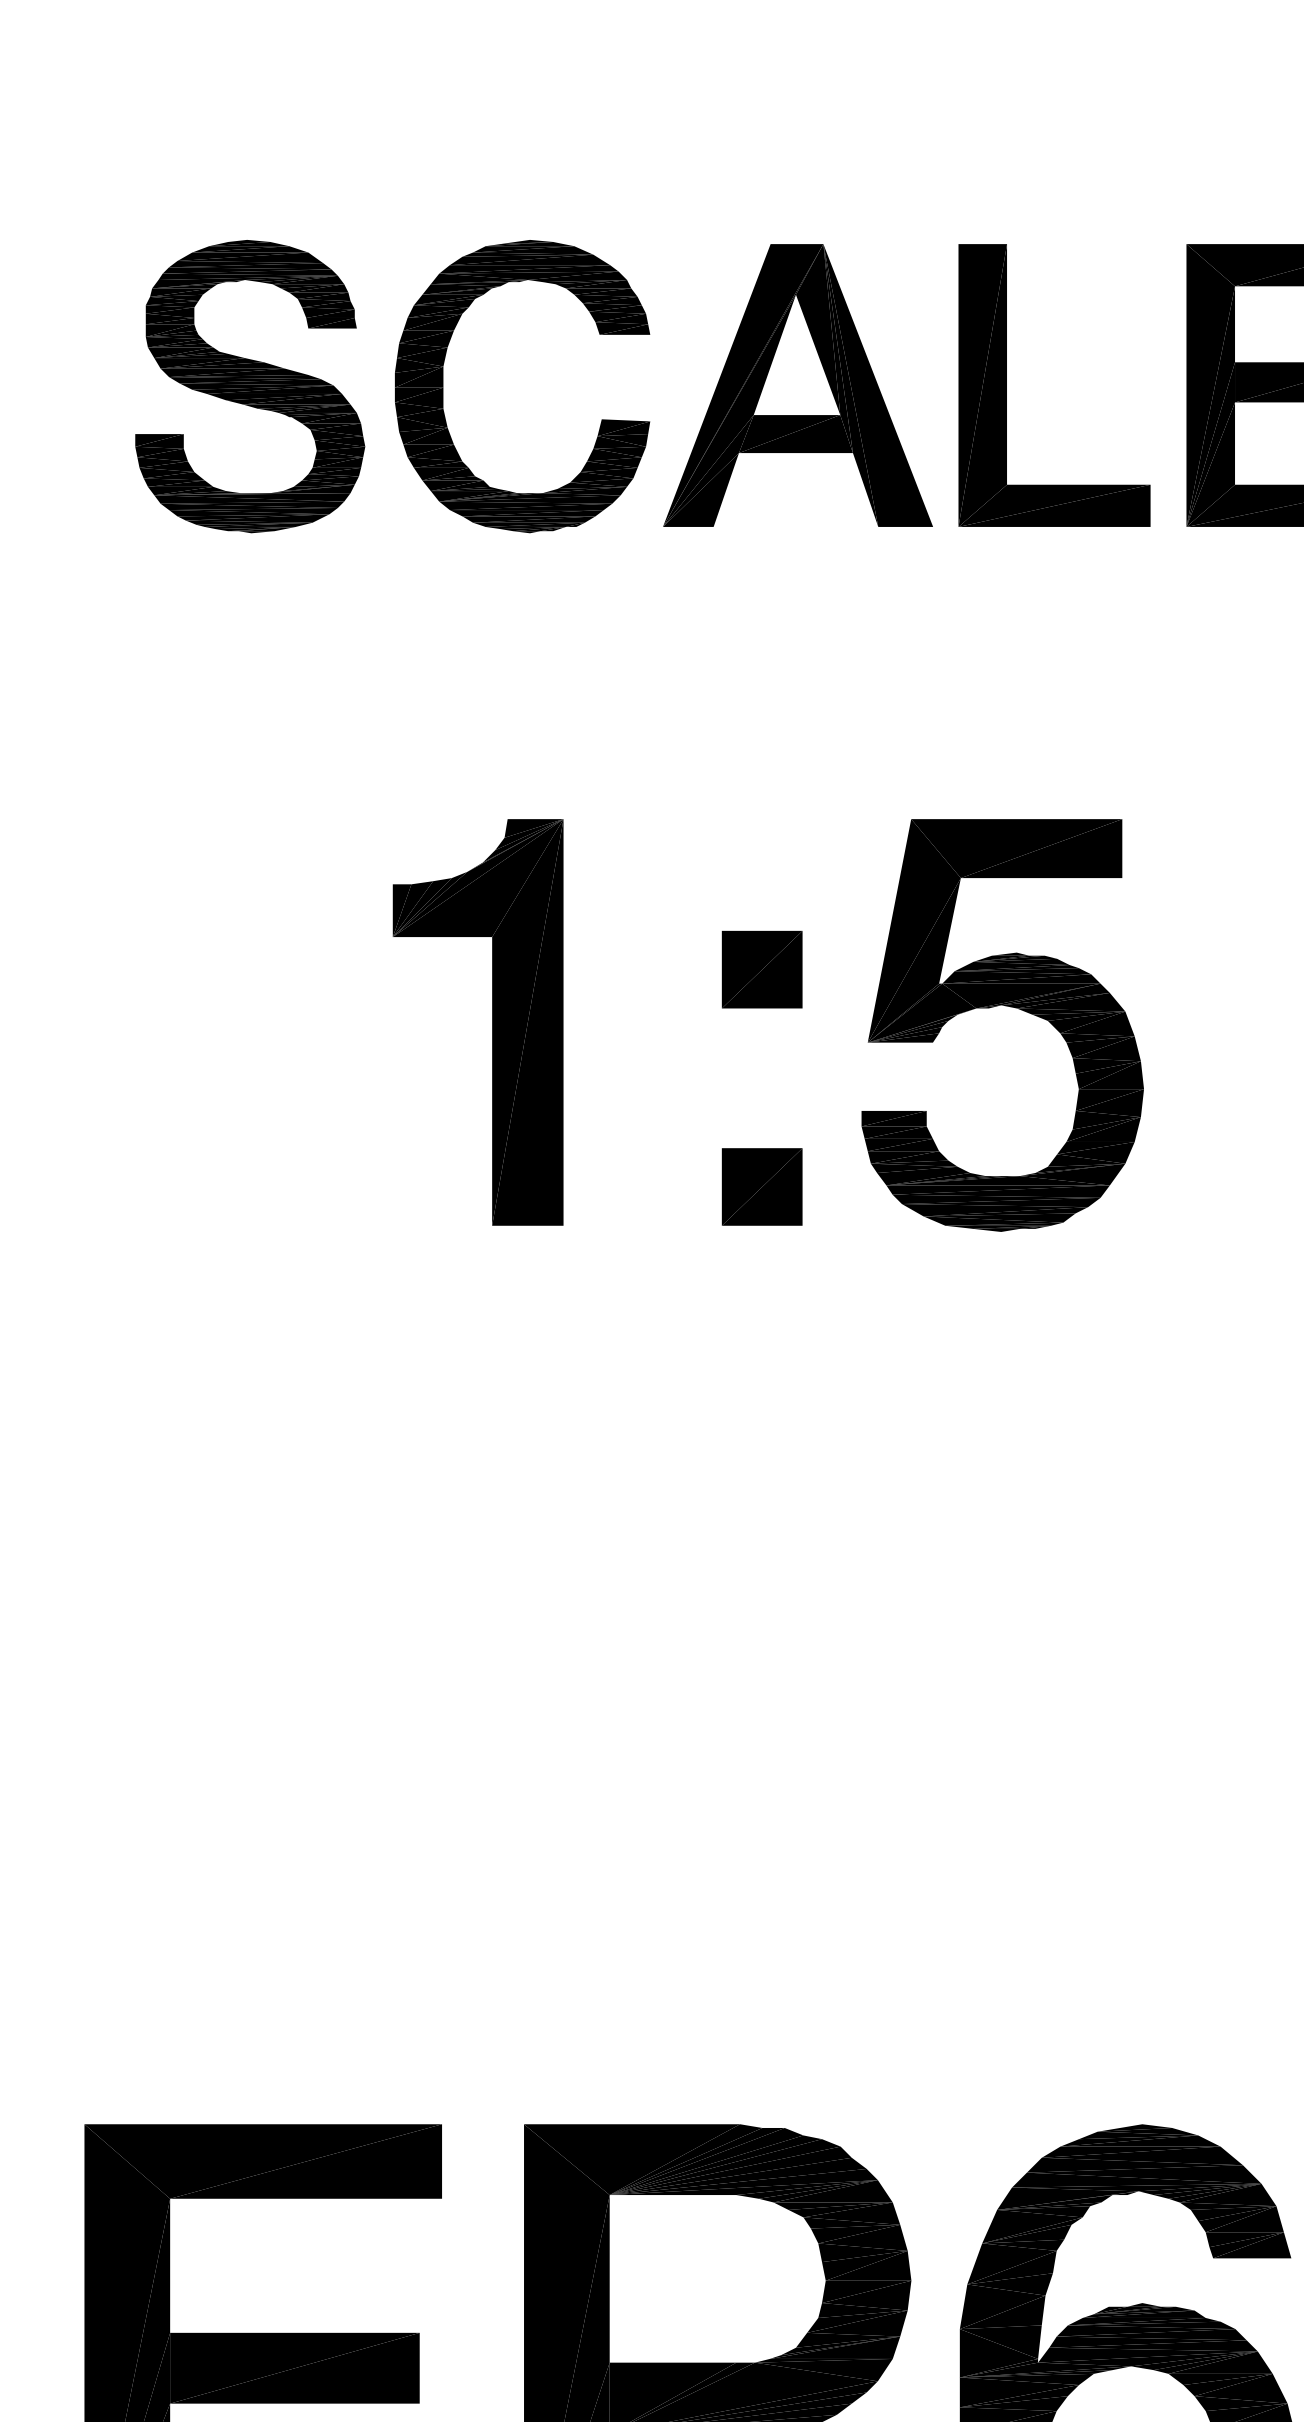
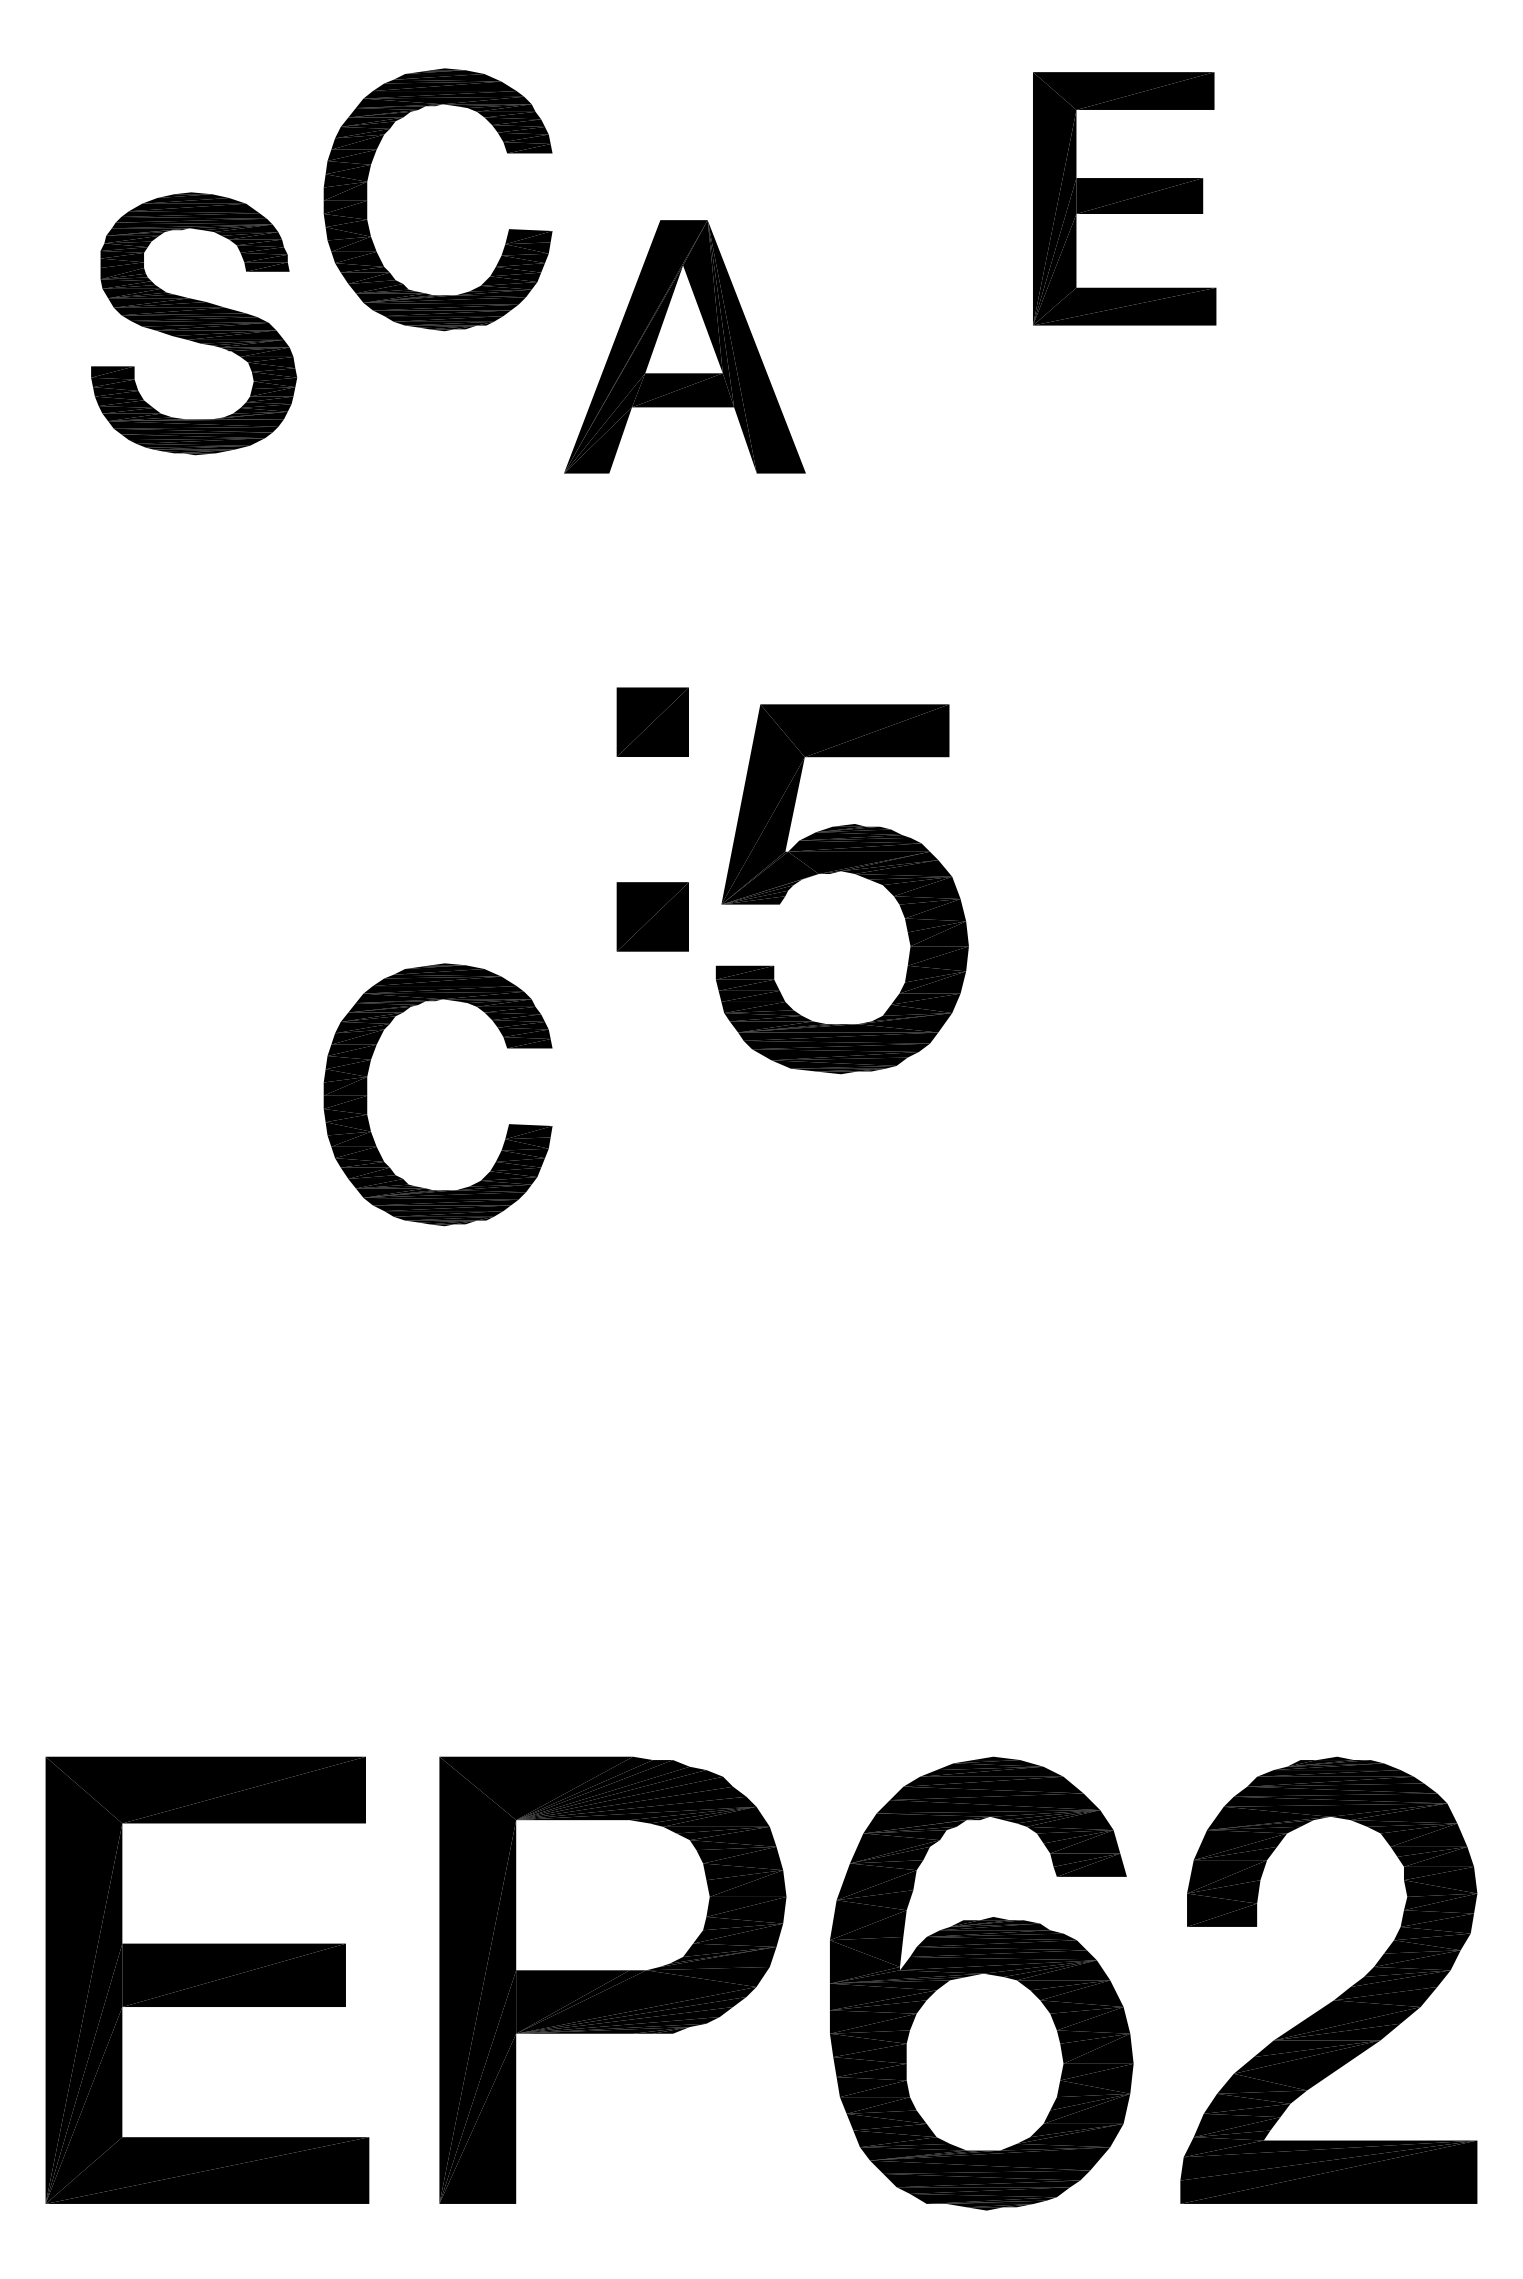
part: (797, 385) -> (684, 346), moved
part: (1007, 385) -> (872, 198), removed
part: (250, 386) -> (194, 323), moved
part: (1006, 1006) -> (845, 872), moved
part: (491, 1022) -> (410, 769), removed
part: (443, 1385) -> (367, 1094), added

